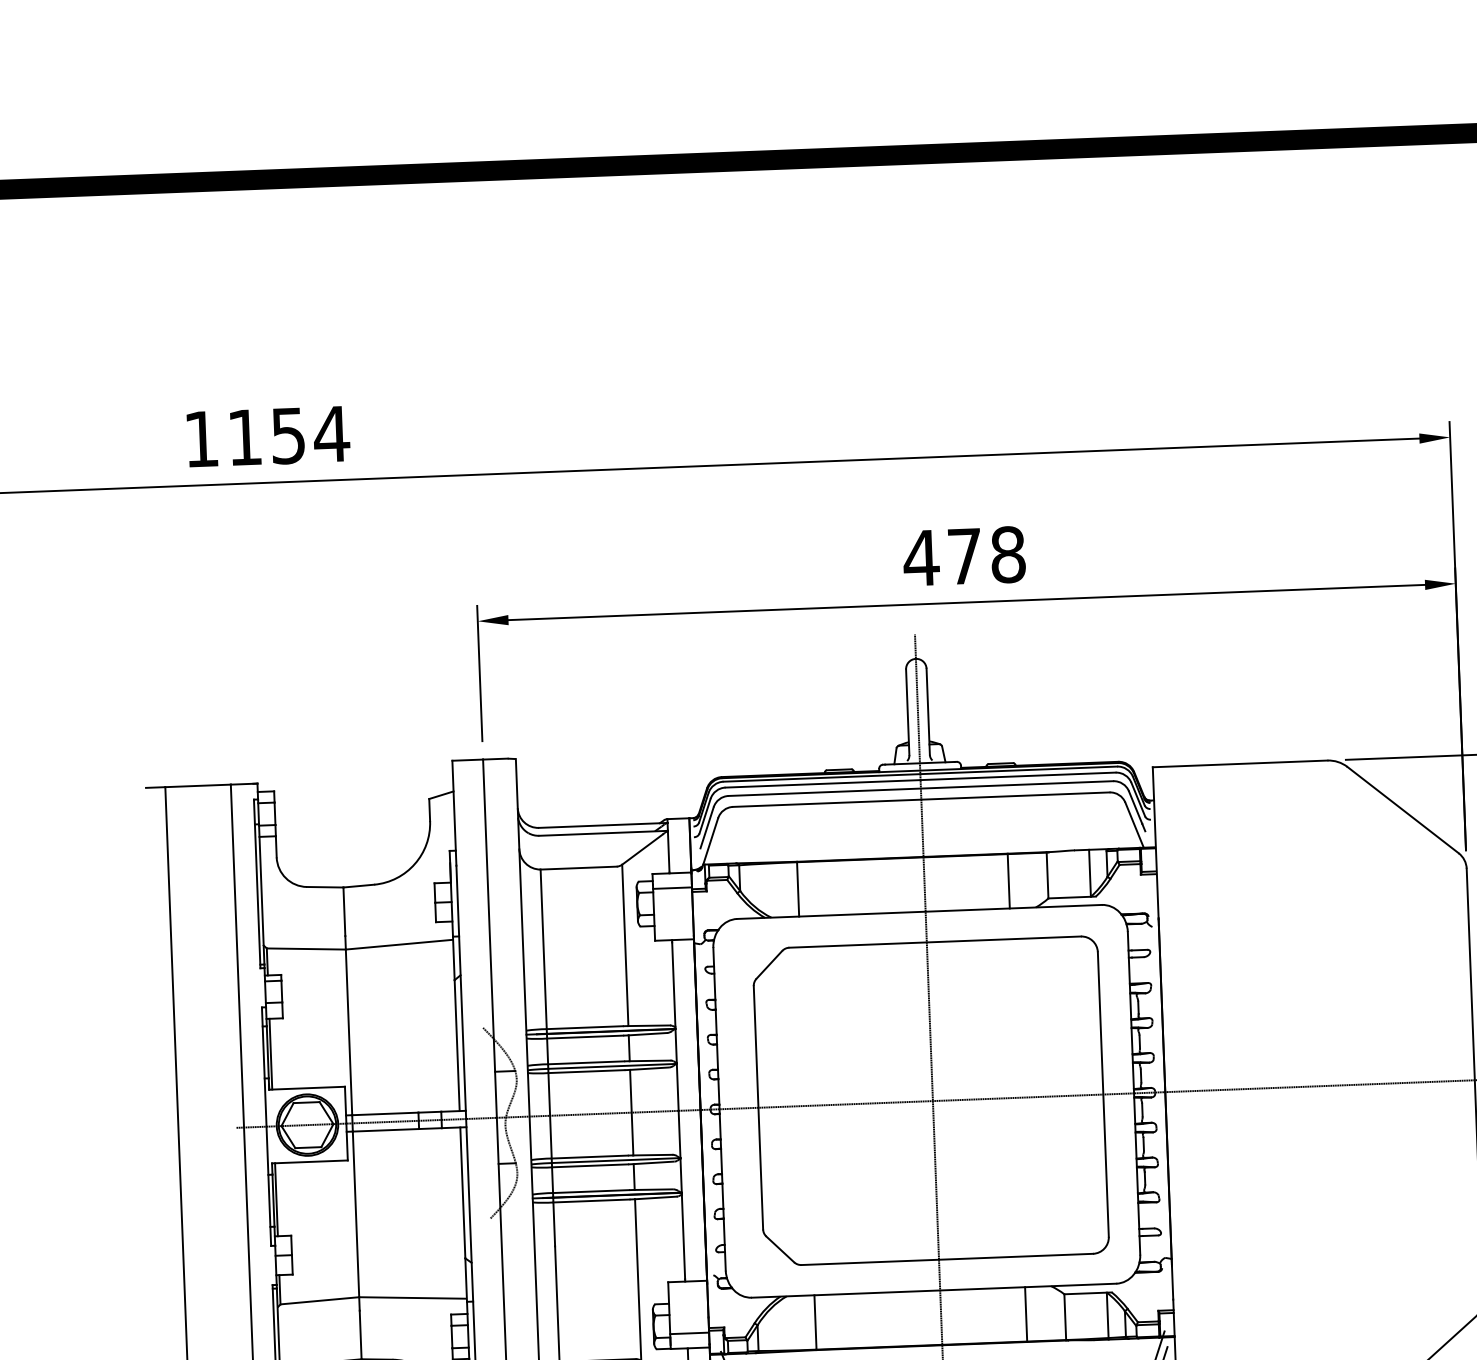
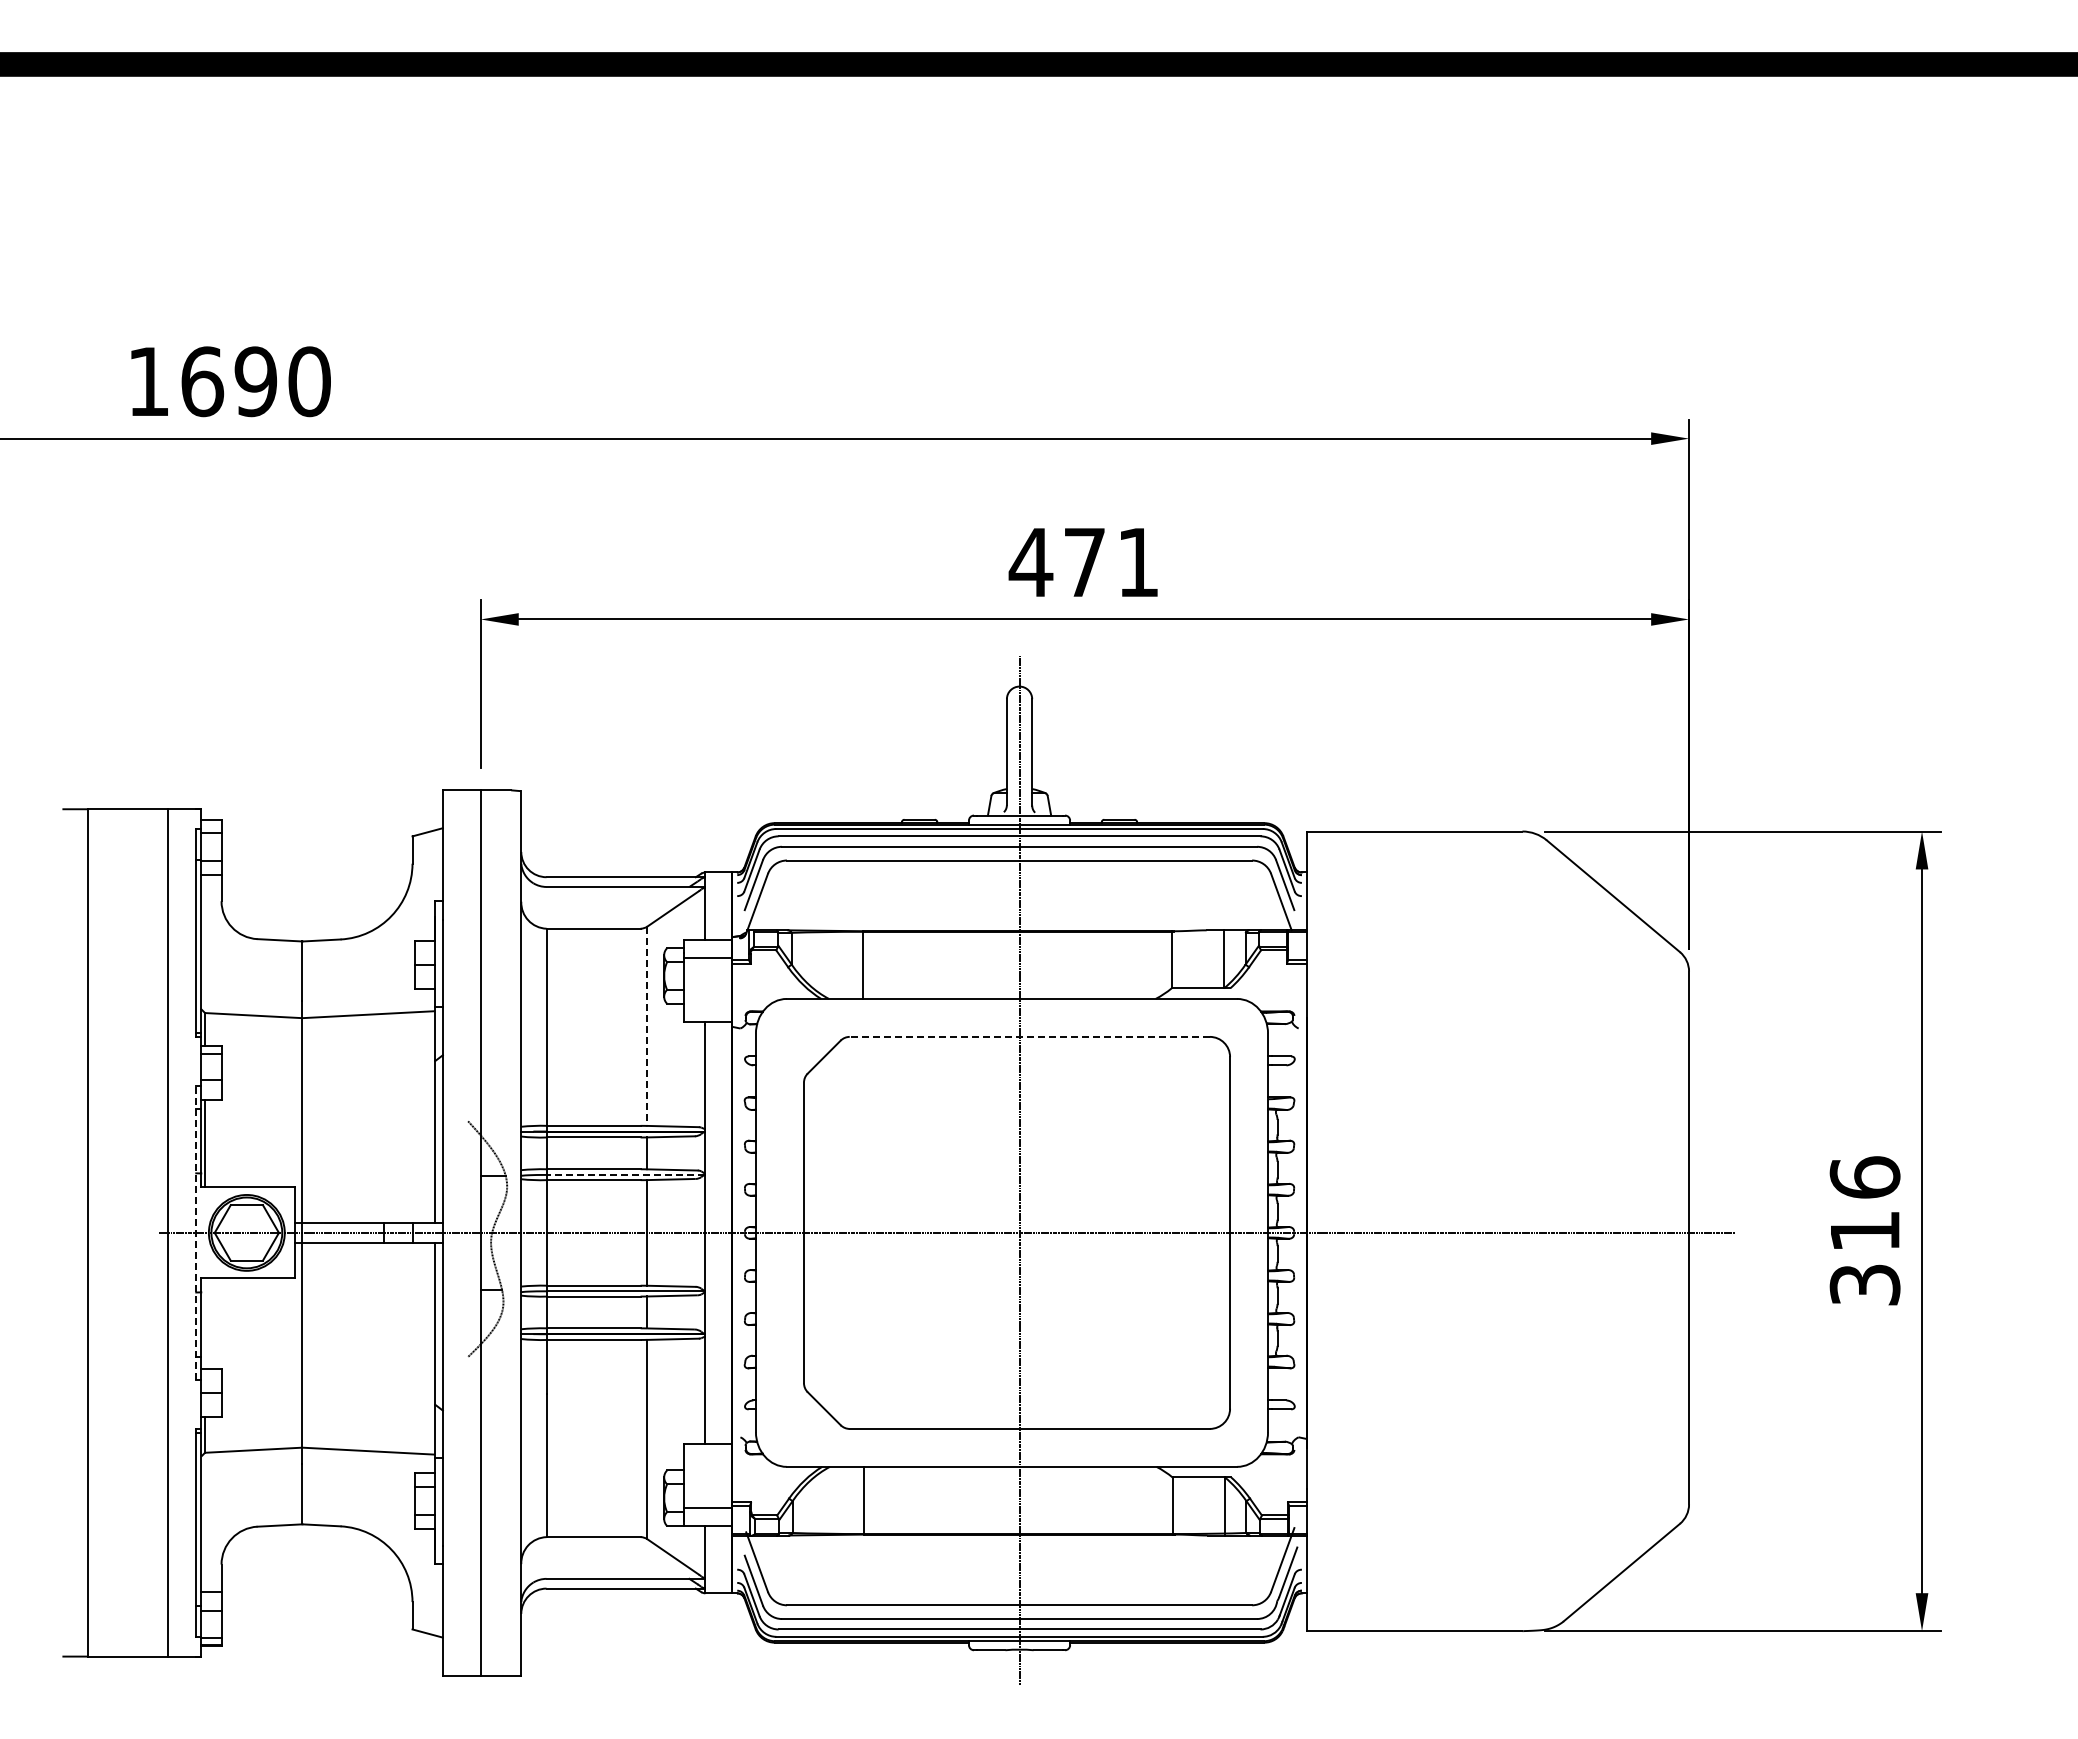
text: (288, 435) -> (256, 381), 1154 -> 1690
text: (1008, 554) -> (1138, 562), 478 -> 471
line: (1008, 880) -> (1123, 964), removed
line: (934, 941) -> (1029, 1036), solid -> dashed
line: (625, 945) -> (647, 1026), solid -> dashed
line: (612, 1066) -> (625, 1174), solid -> dashed
line: (266, 1126) -> (196, 1232), solid -> dashed
line: (276, 1199) -> (205, 1323), removed
line: (1026, 1314) -> (1124, 1500), removed

